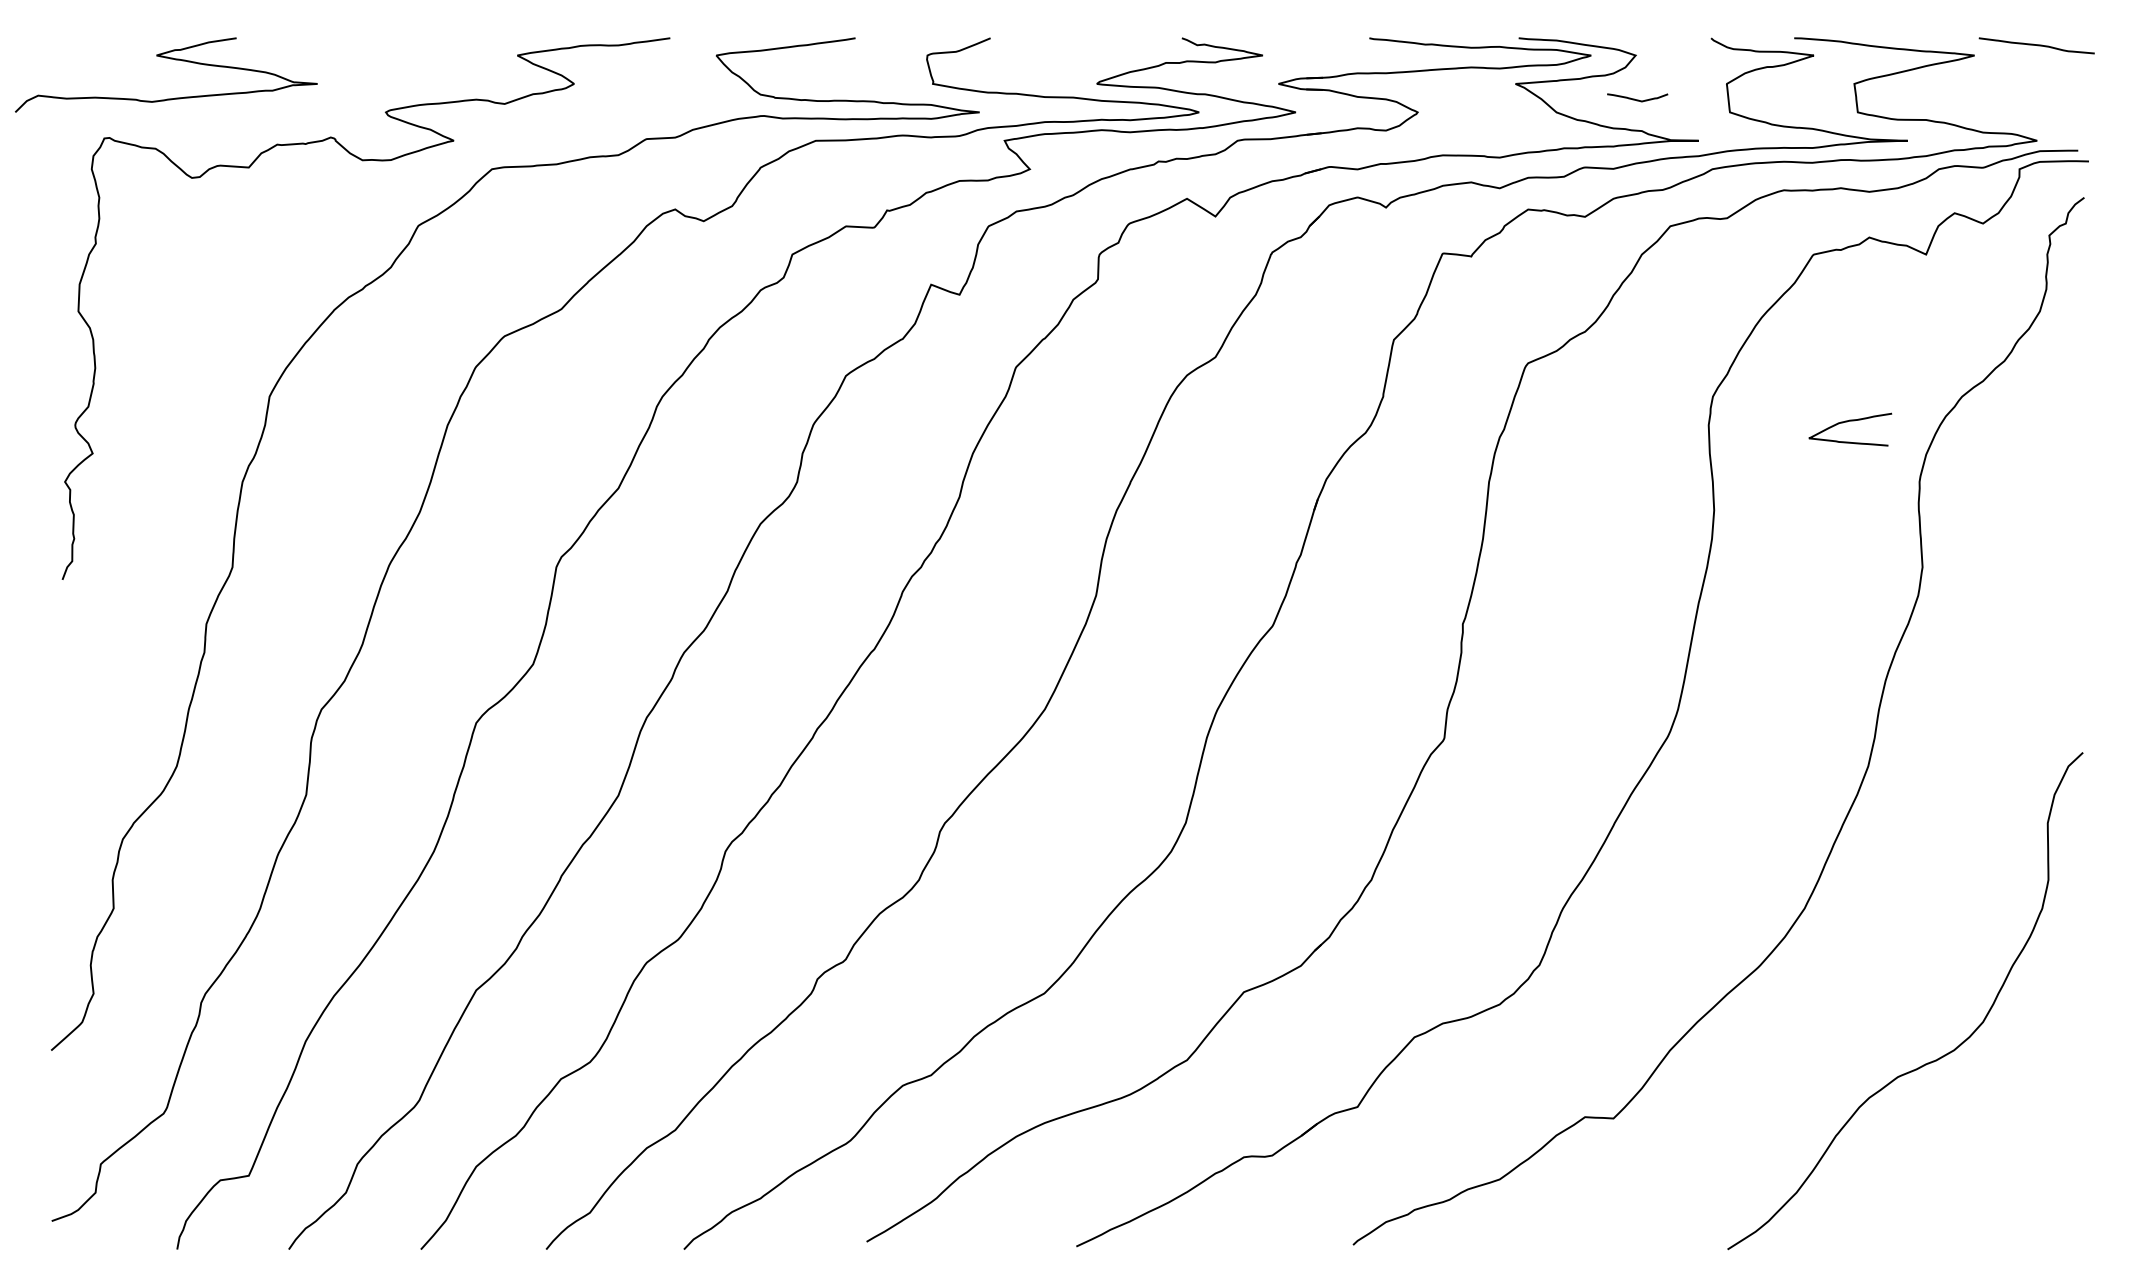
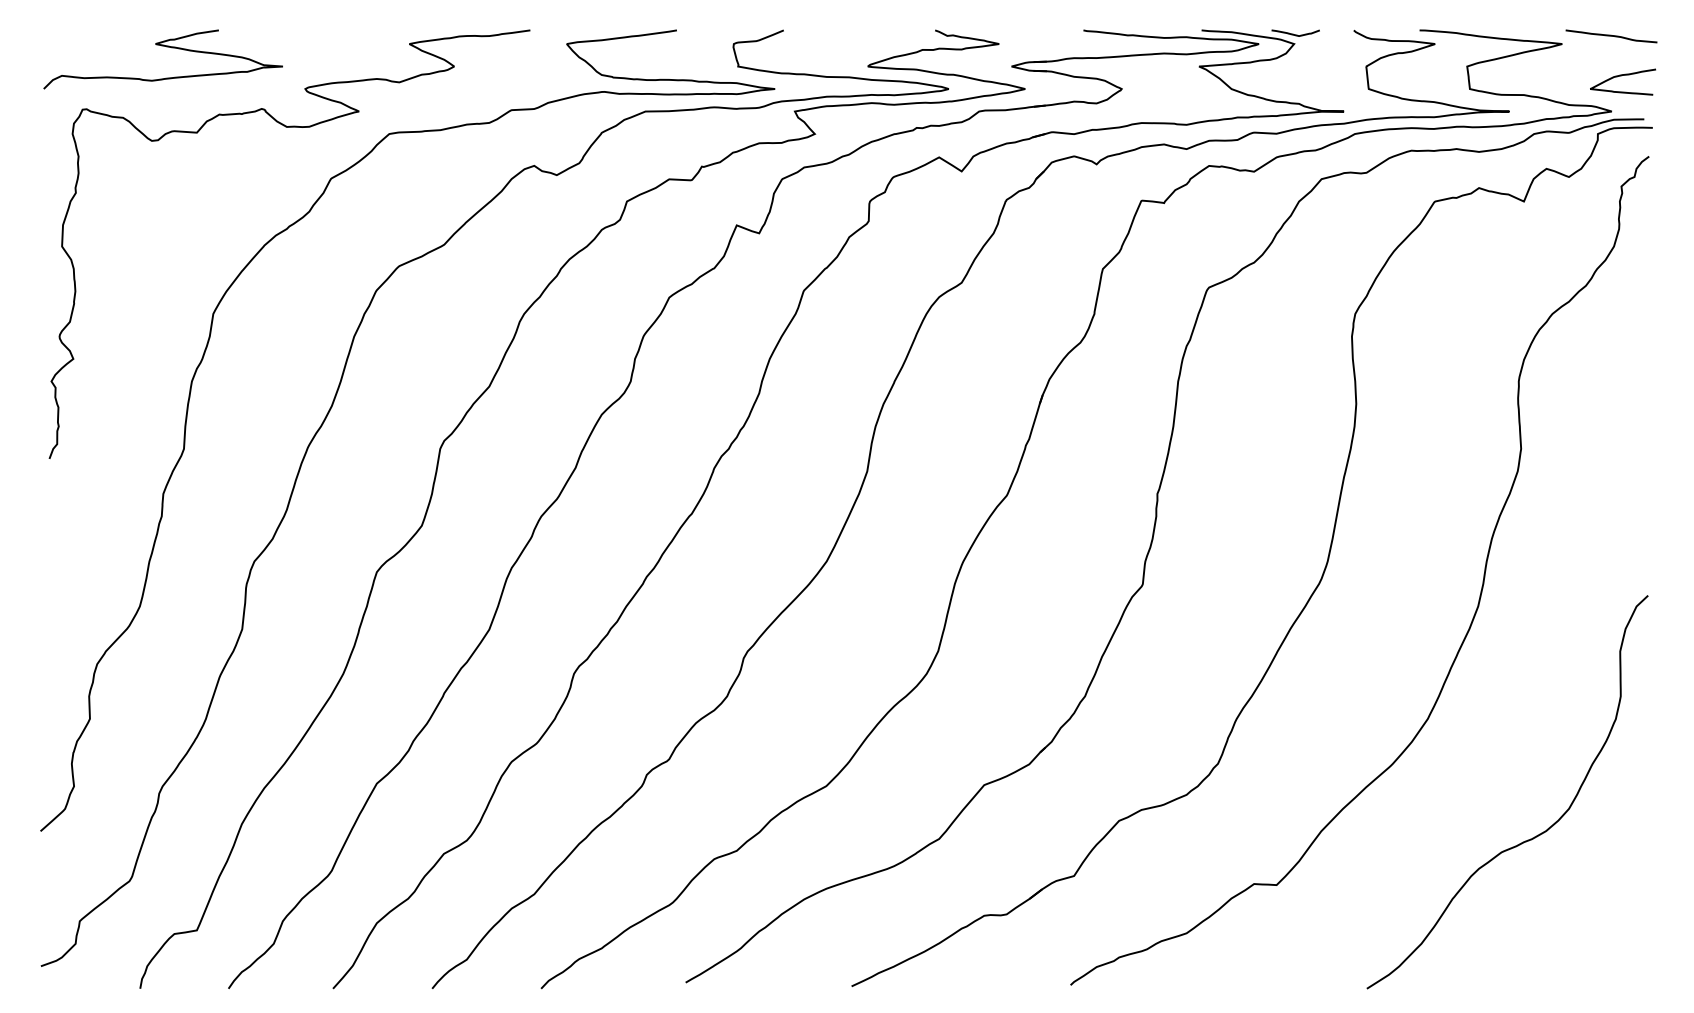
curve: (170, 59) -> (166, 47), moved
curve: (1637, 99) -> (1295, 34), moved
curve: (1847, 422) -> (1620, 76), moved

